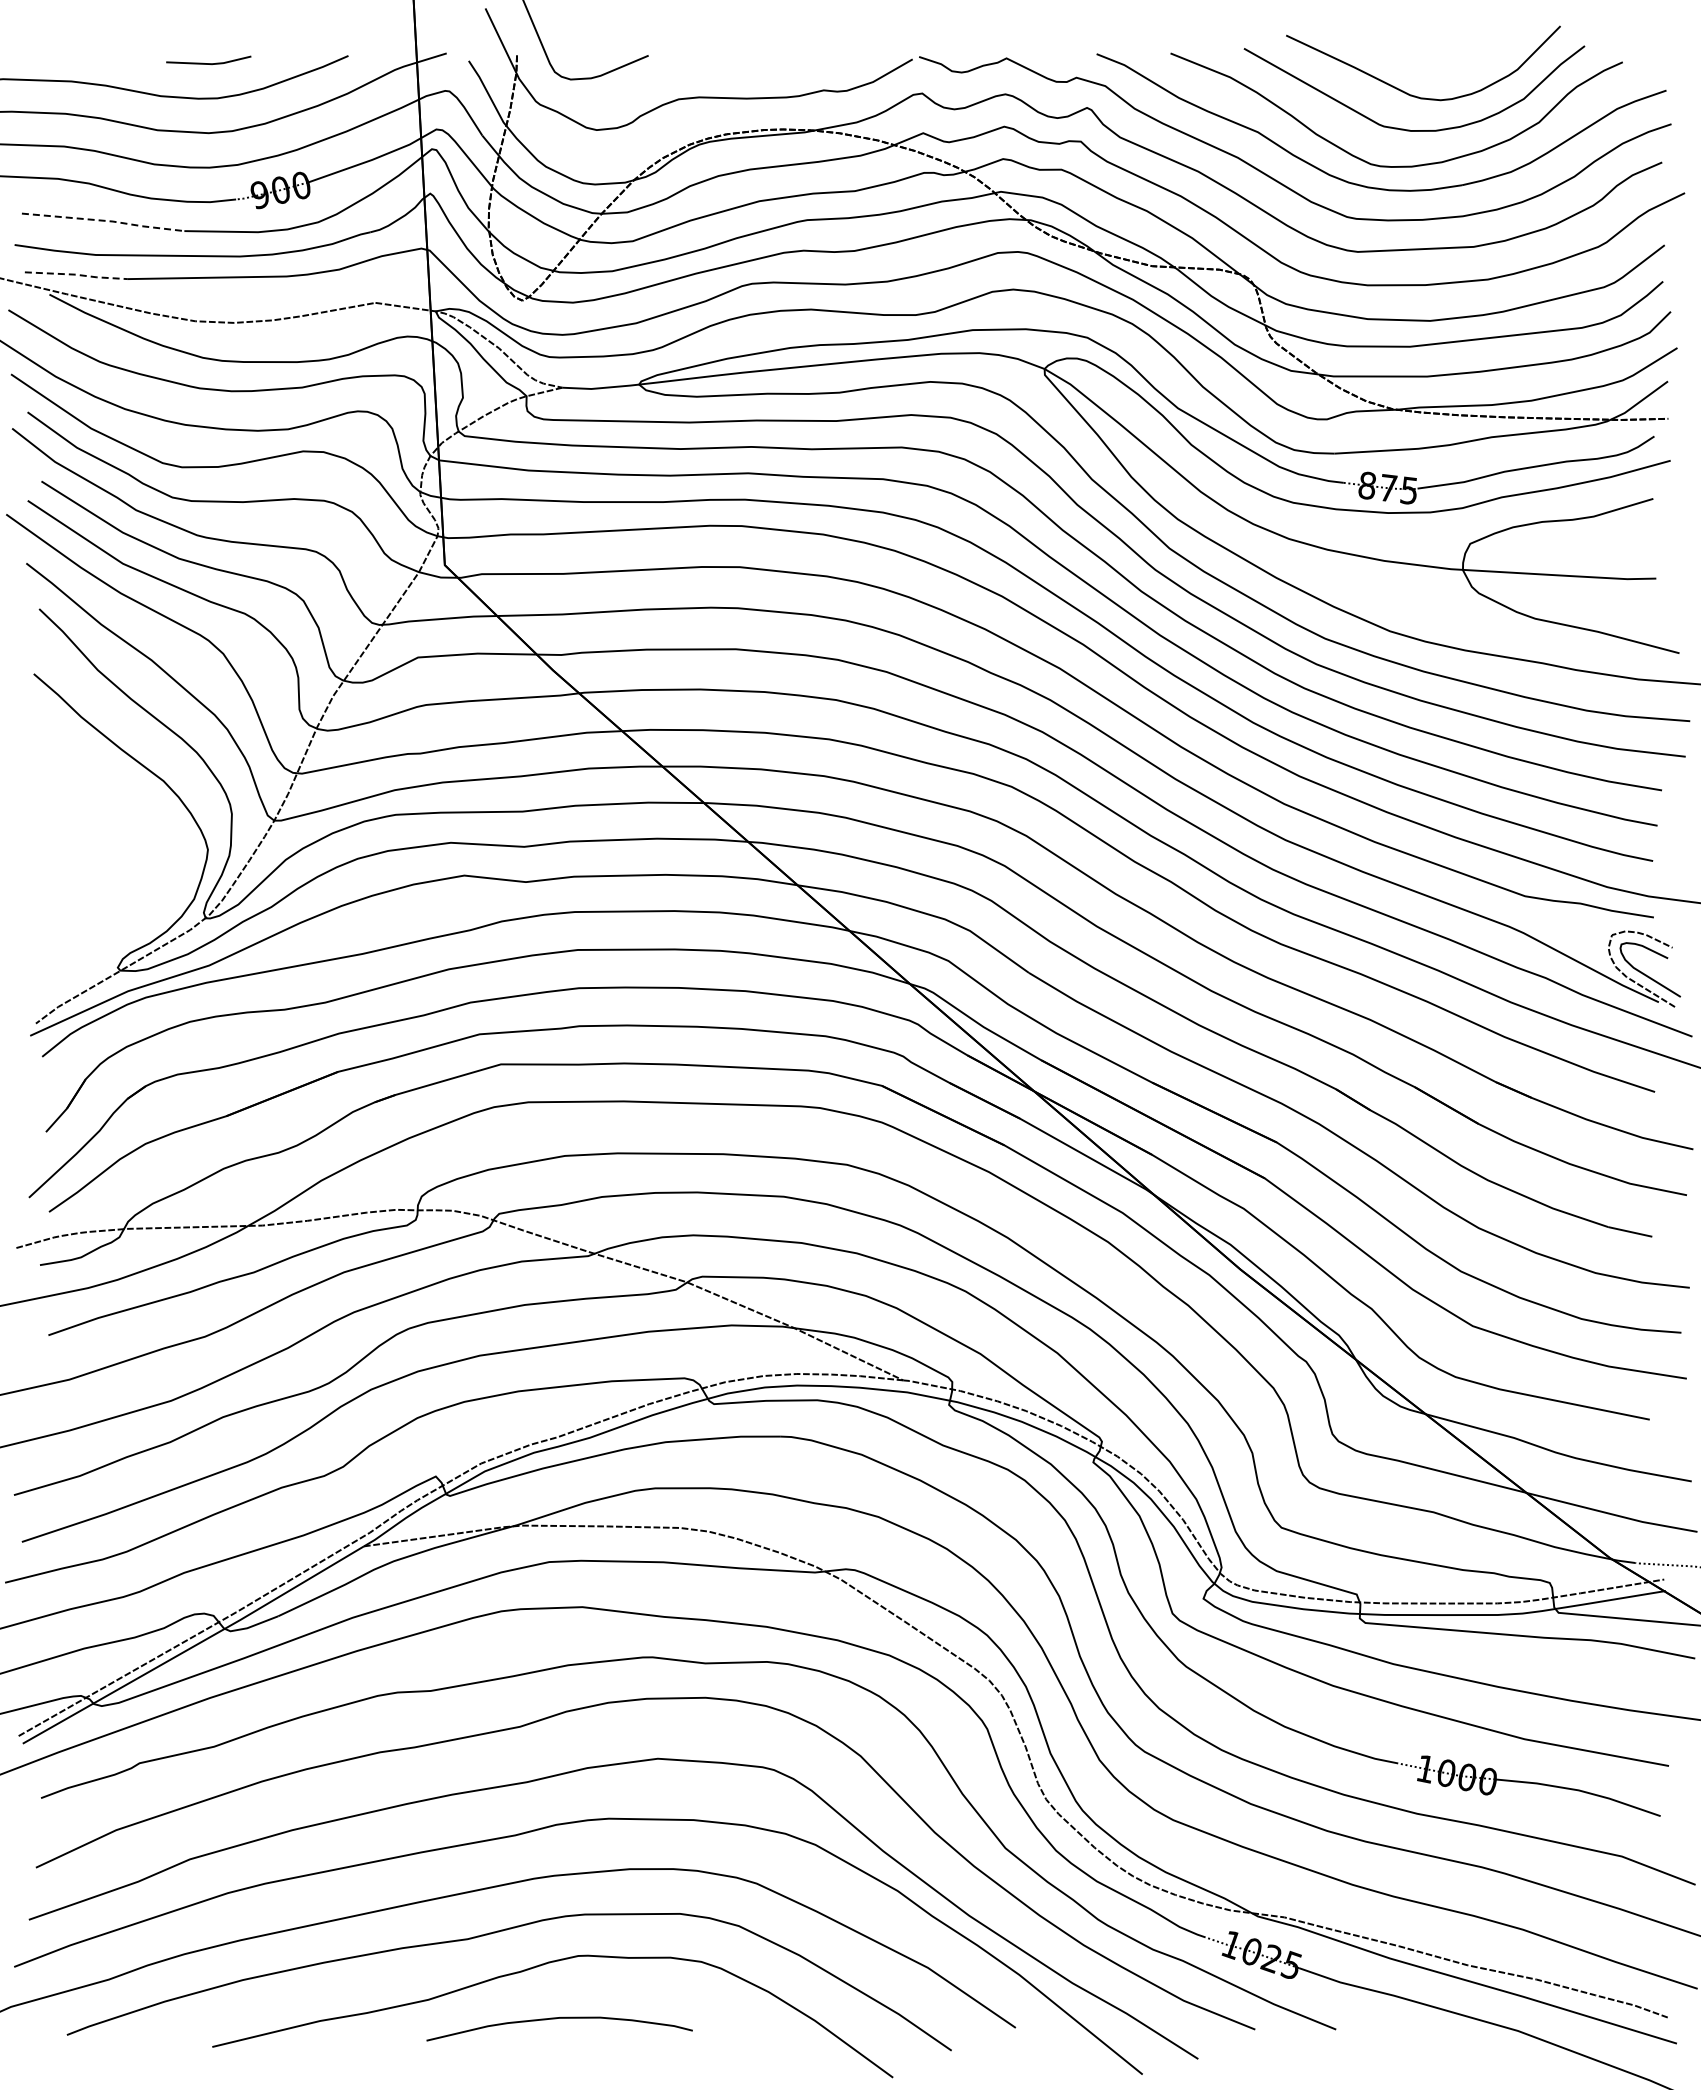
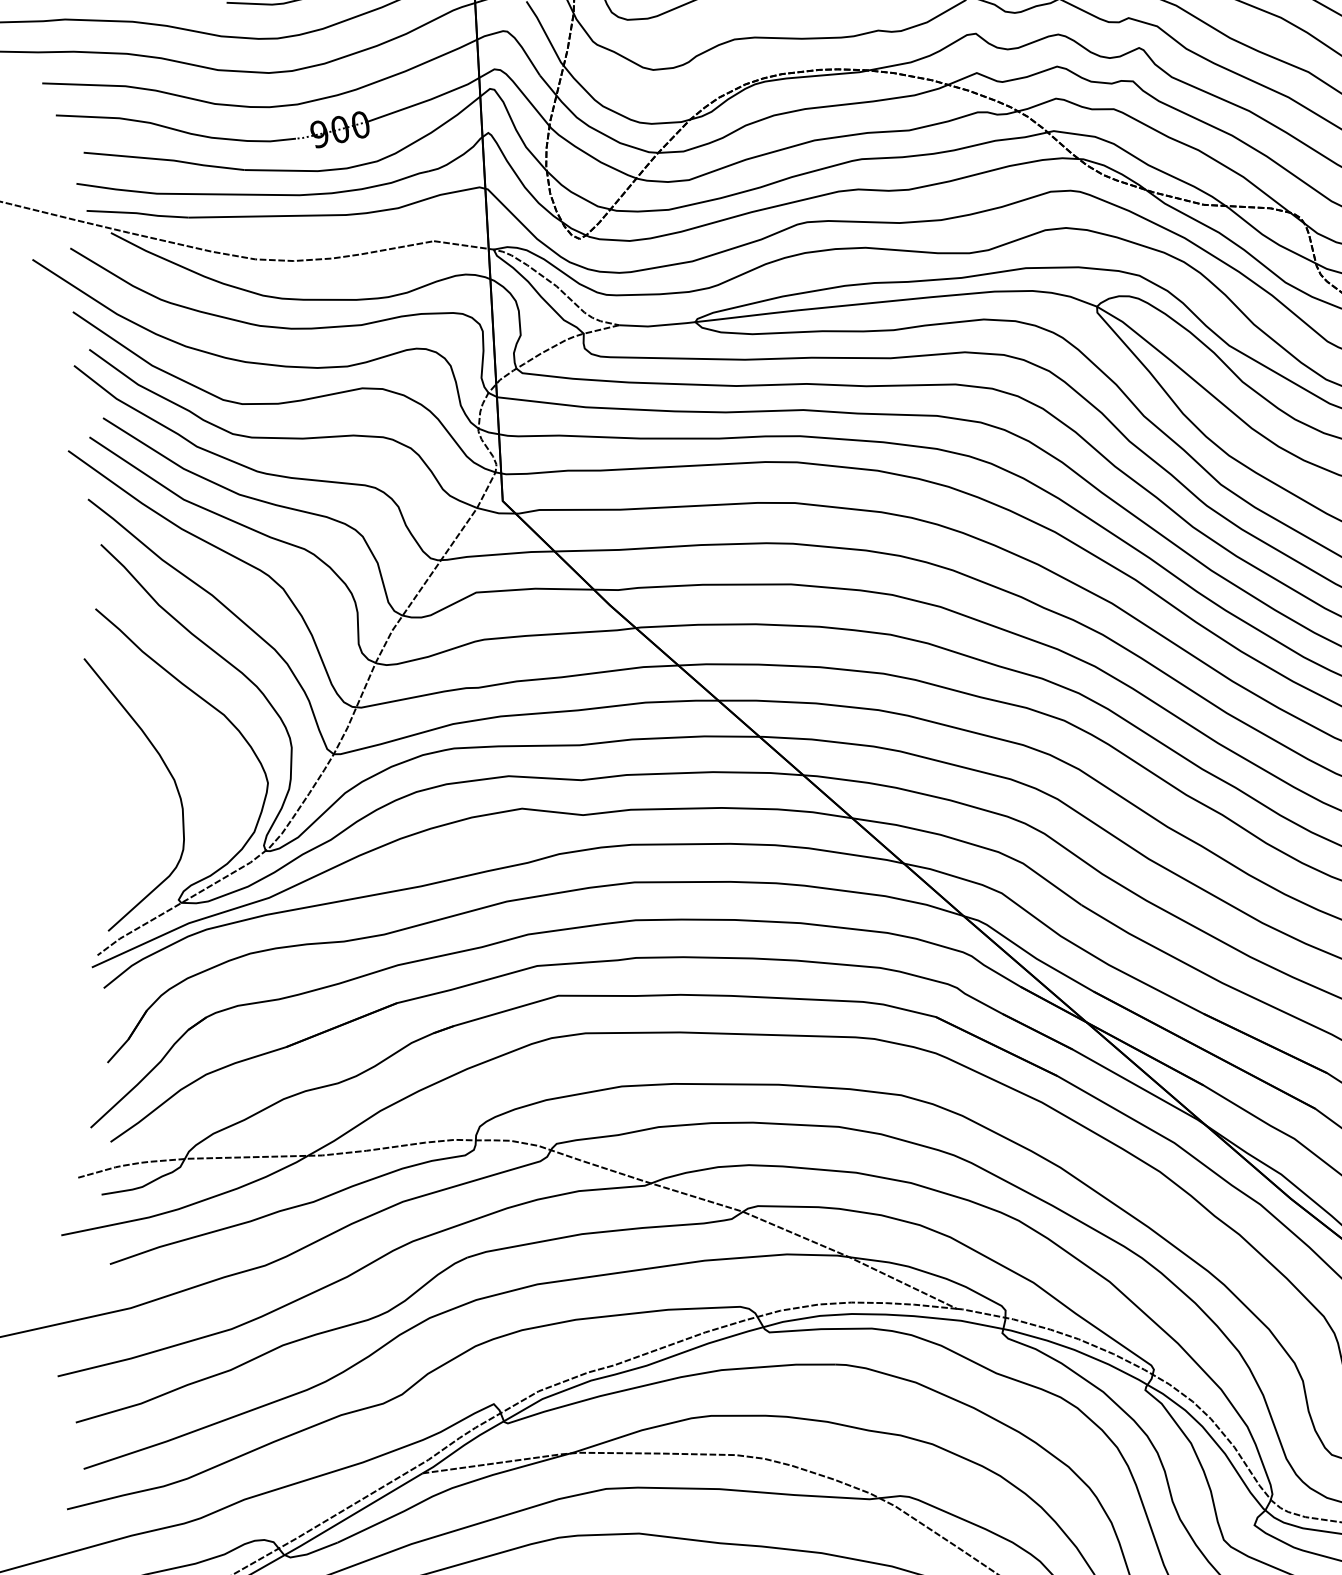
line: (105, 220) -> (166, 159), dashed -> solid
line: (76, 274) -> (137, 213), dashed -> solid
curve: (109, 842) -> (170, 775), added

